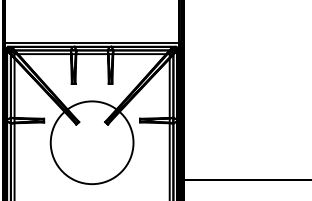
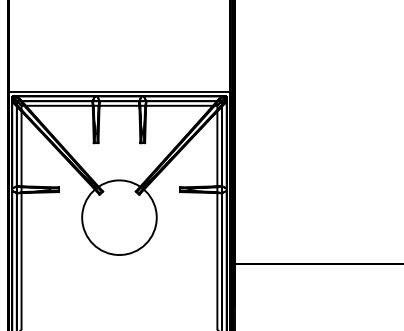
circle: (92, 142) -> (119, 217), size x0.71

